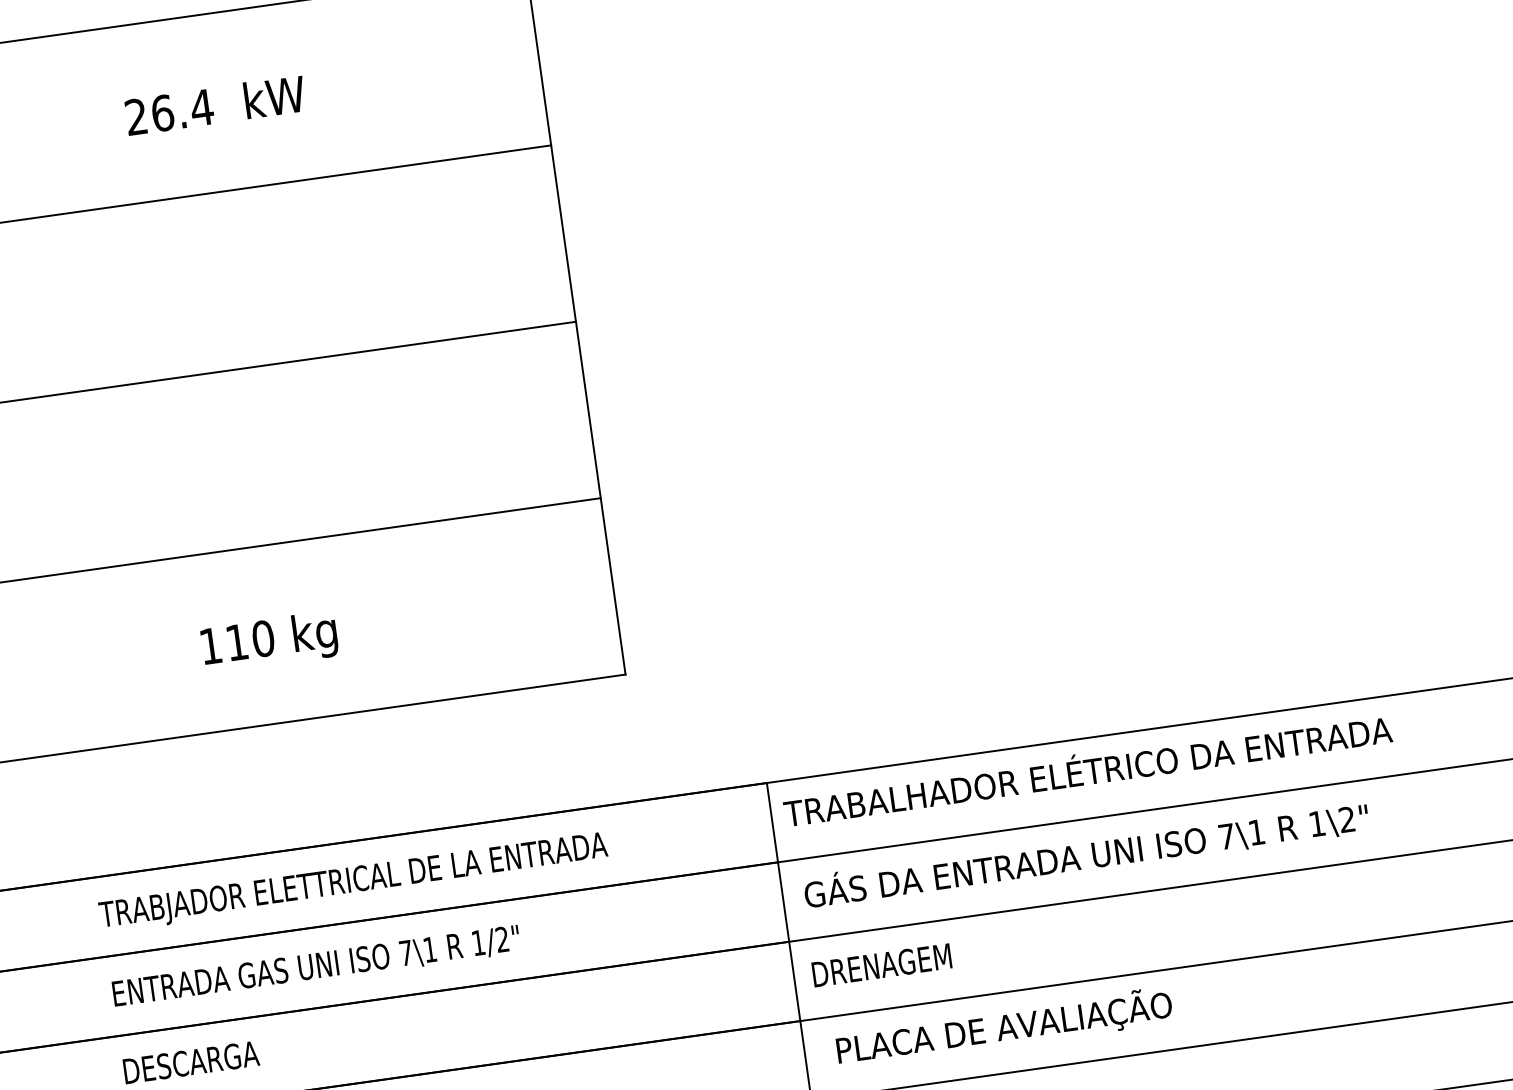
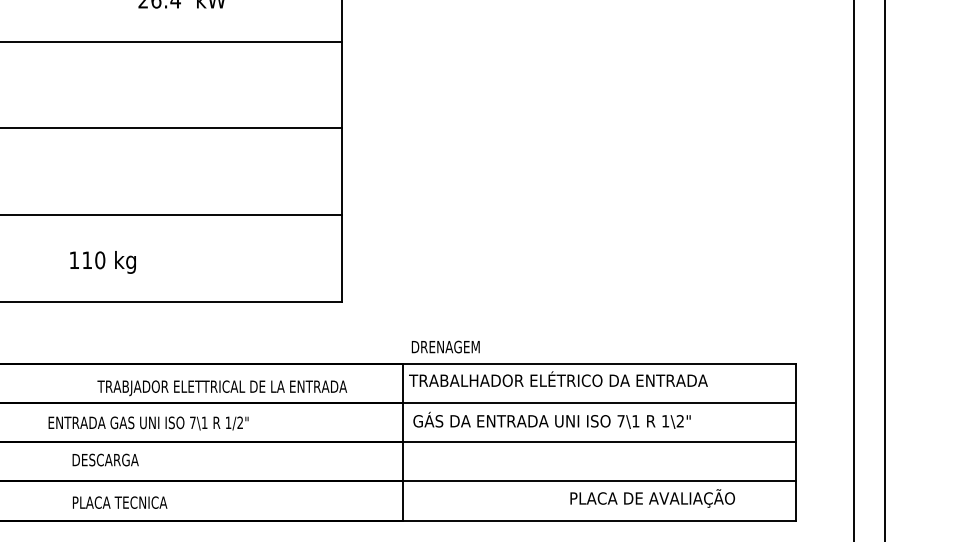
text: (268, 642) -> (102, 262), moved
text: (354, 883) -> (222, 388), moved
text: (881, 964) -> (445, 346), moved
text: (316, 967) -> (148, 423), moved
text: (1003, 1027) -> (652, 498), moved

